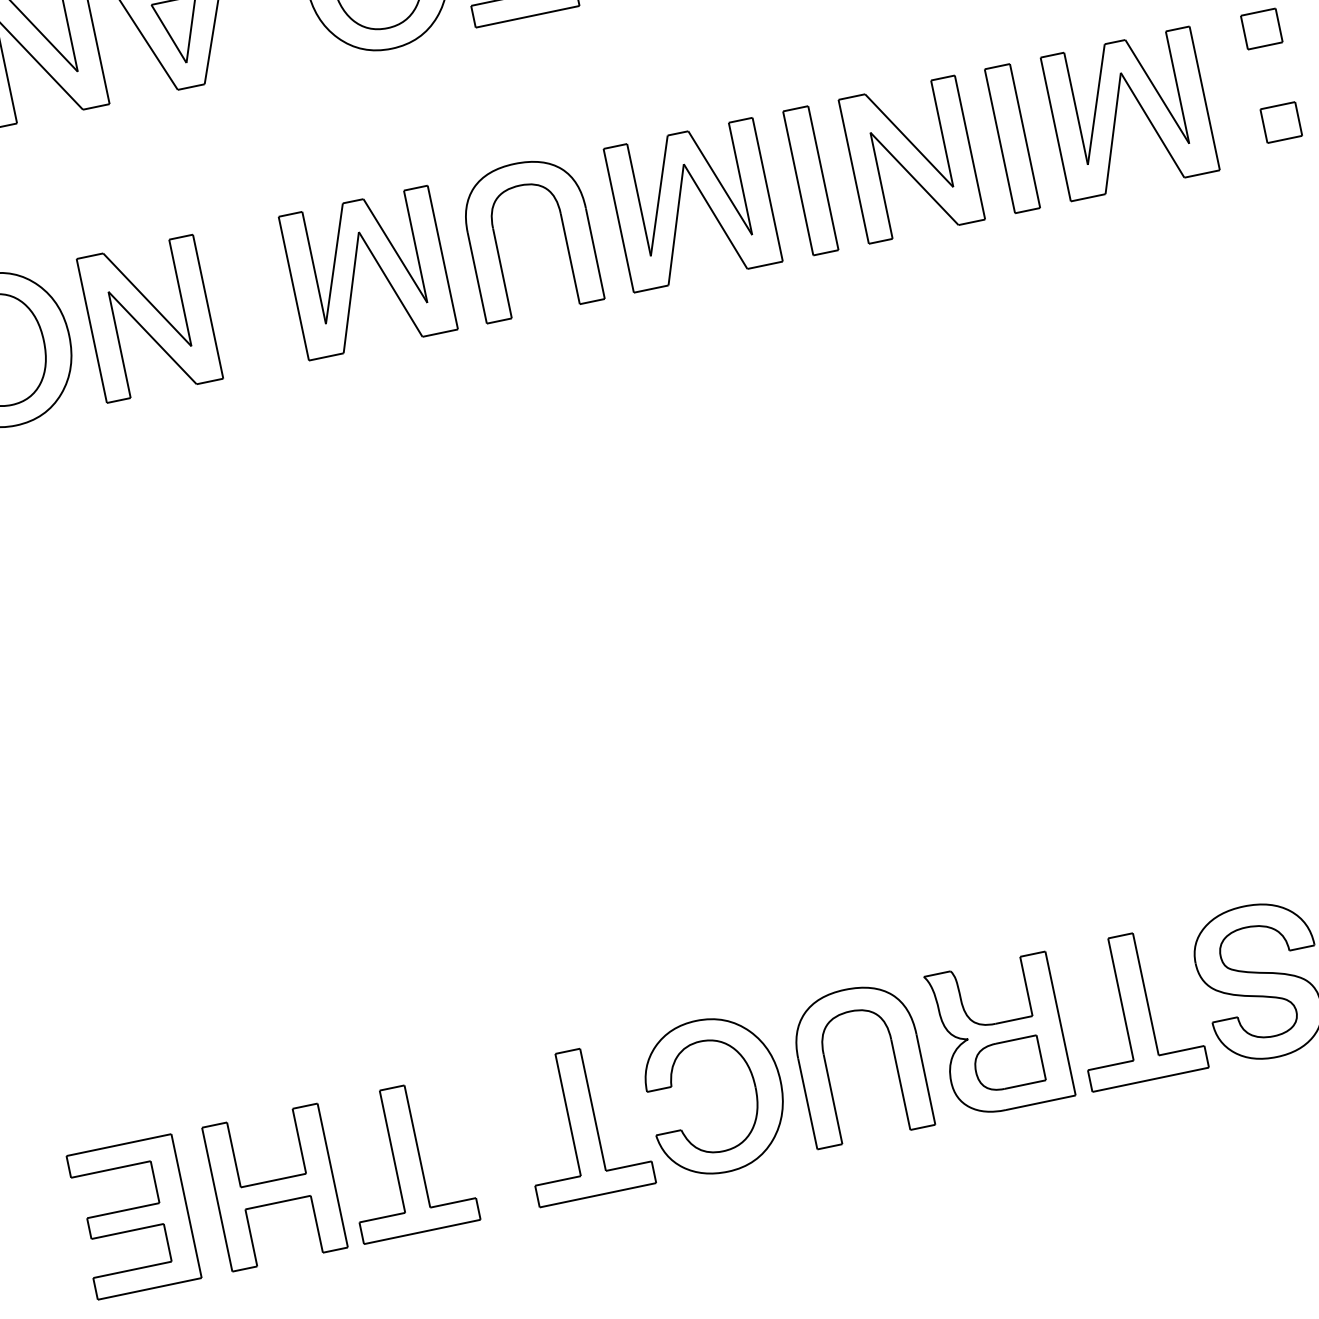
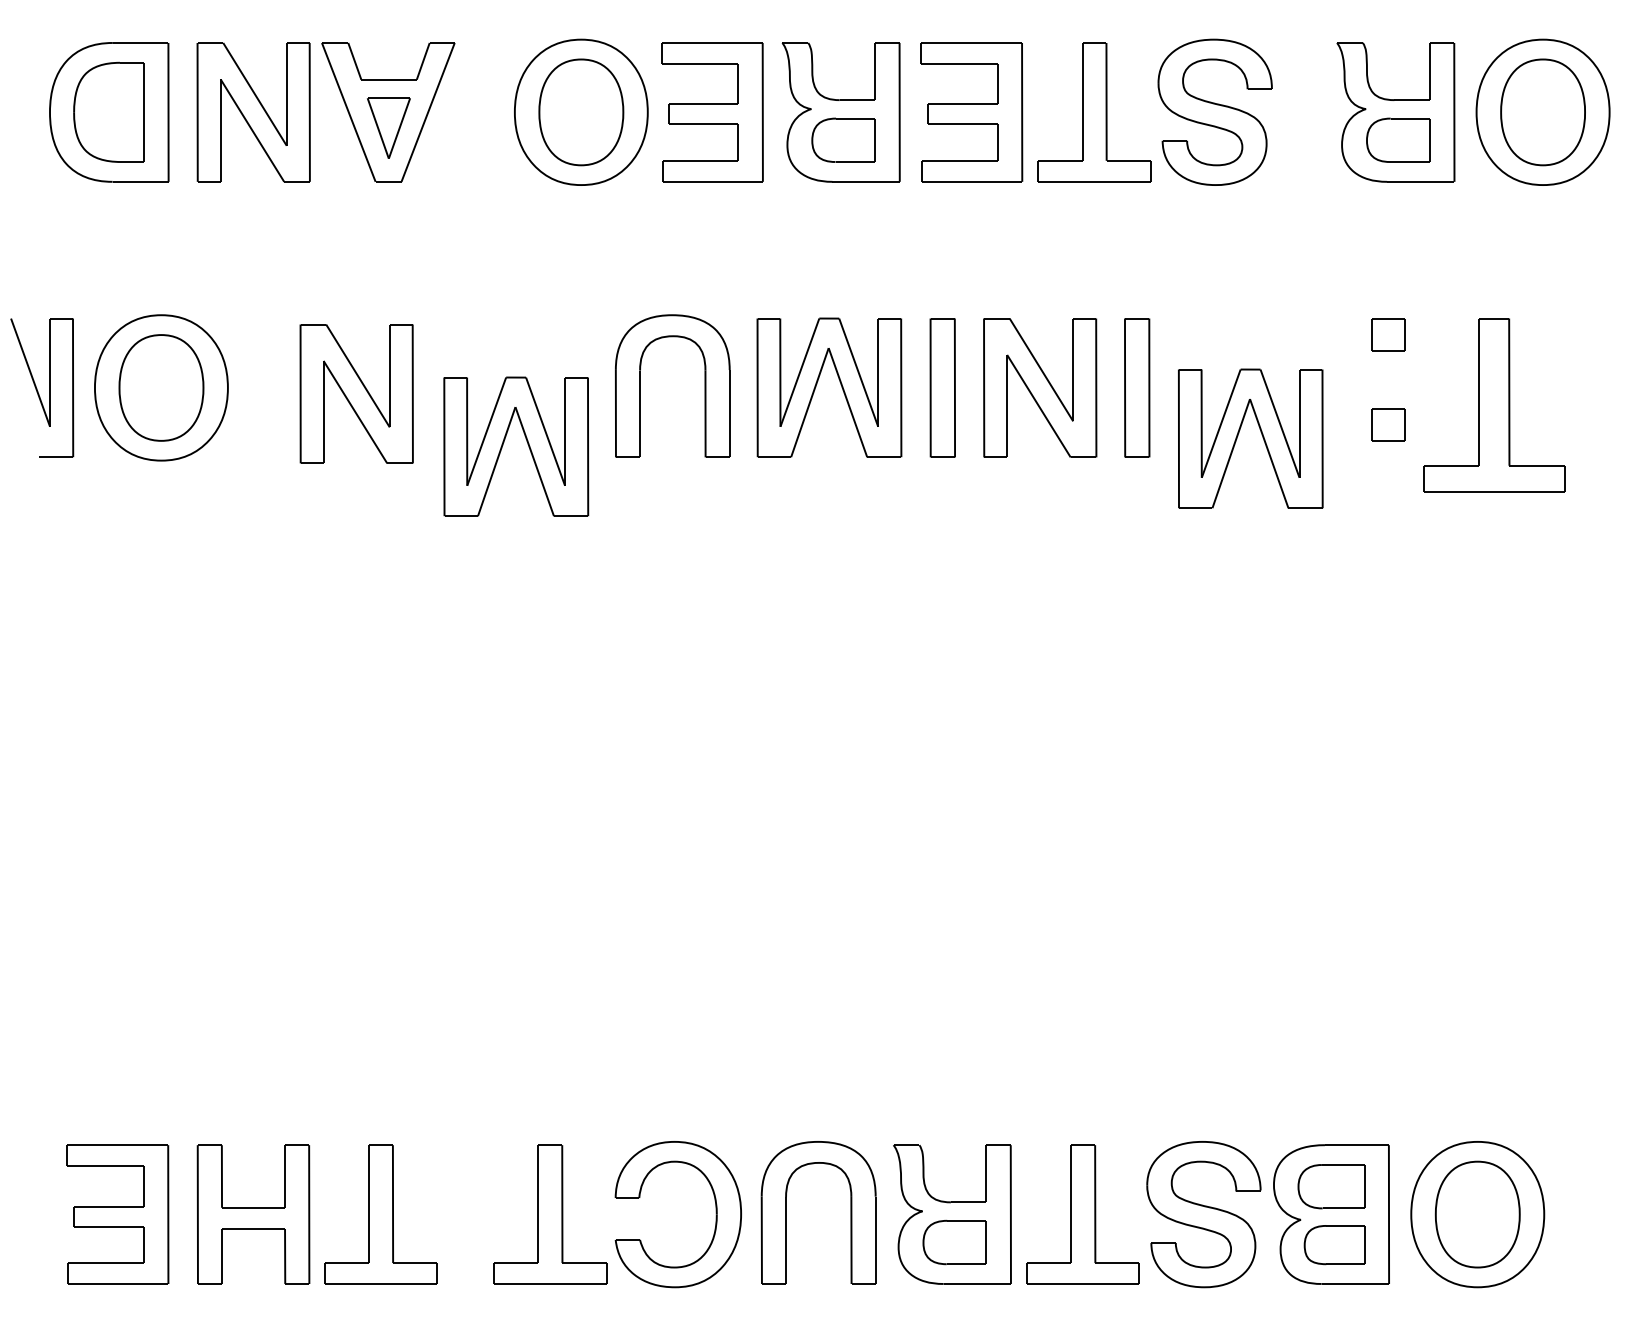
part: (1140, 108) -> (1261, 435), moved
part: (377, 265) -> (526, 441), moved
part: (149, 318) -> (356, 393), moved

